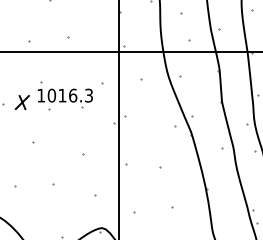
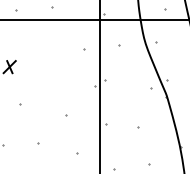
part: (64, 95) -> (48, 60), removed

